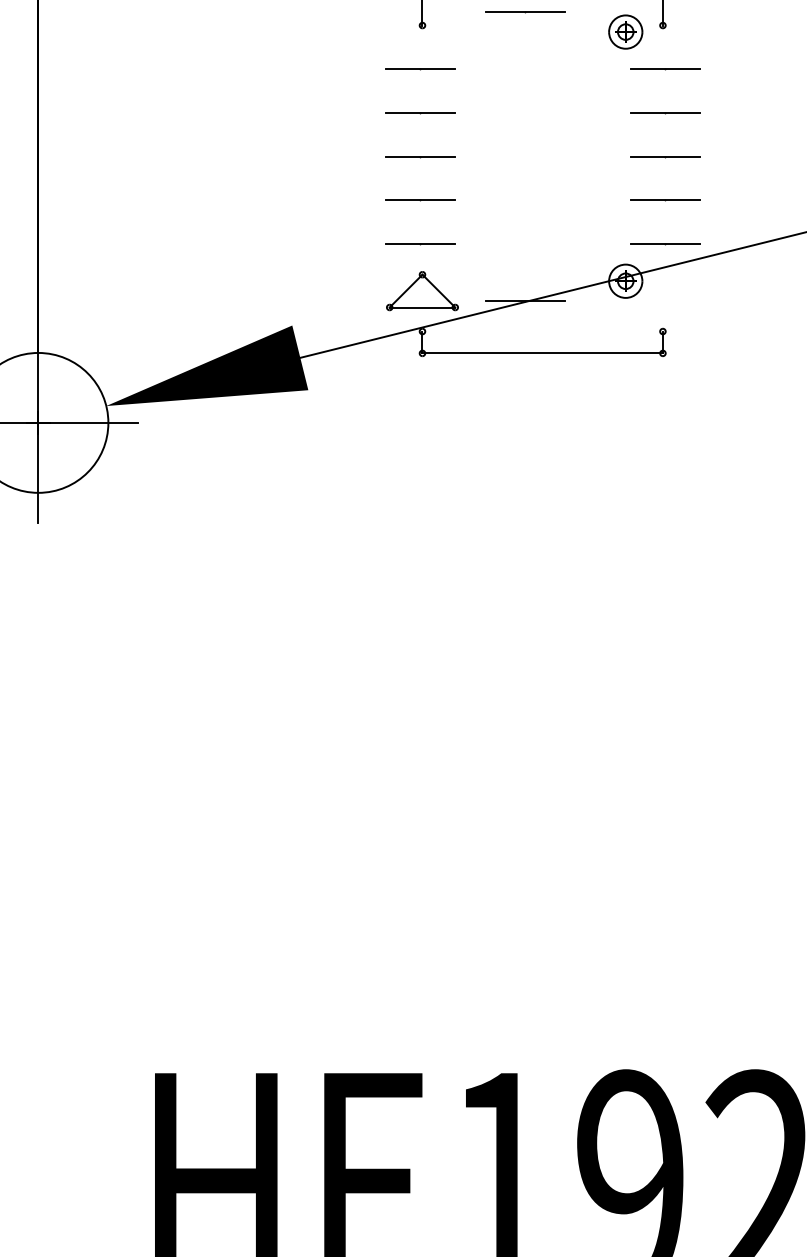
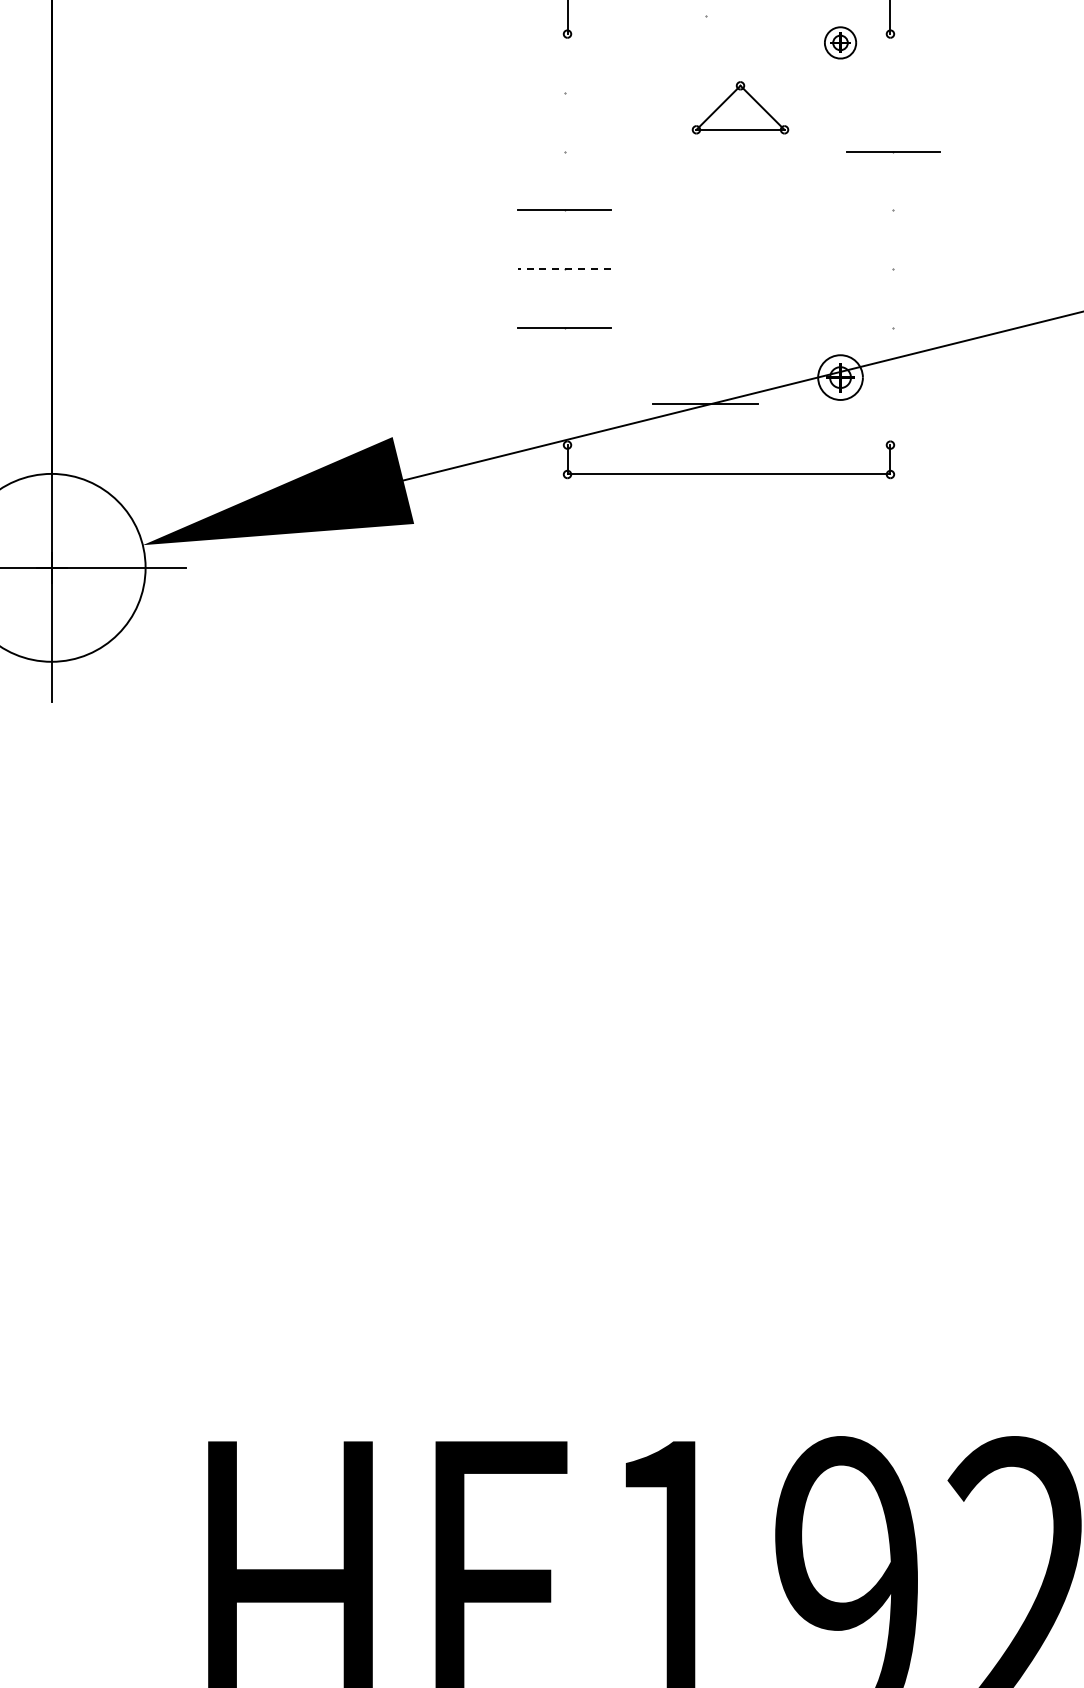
line: (525, 12) -> (705, 16), removed
part: (625, 31) -> (840, 42), size x0.7
line: (420, 69) -> (564, 92), removed
line: (665, 69) -> (893, 93), removed
line: (420, 112) -> (564, 151), removed
line: (665, 156) -> (893, 210), removed
line: (420, 200) -> (564, 268), solid -> dashed
line: (665, 200) -> (893, 268), removed
line: (665, 243) -> (893, 327), removed
part: (422, 290) -> (740, 107), moved

